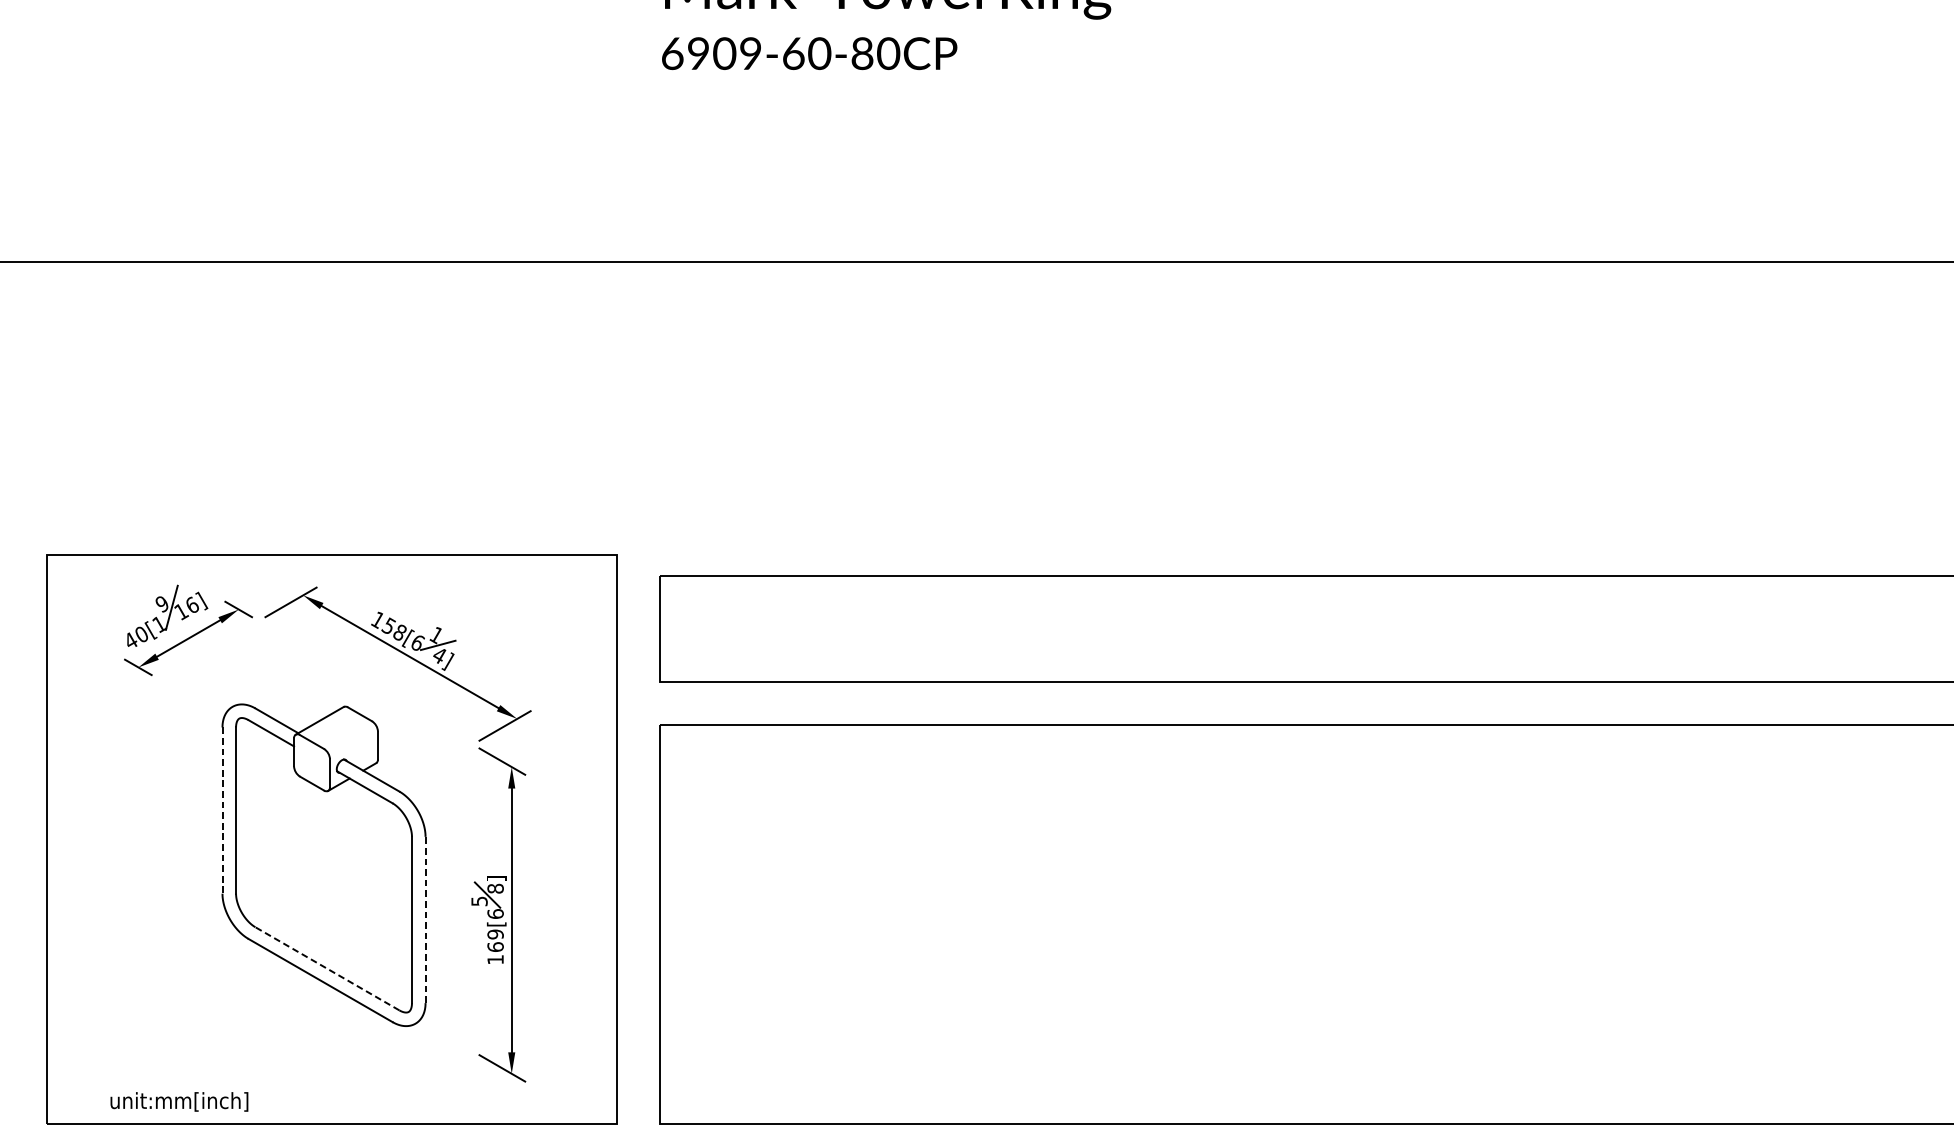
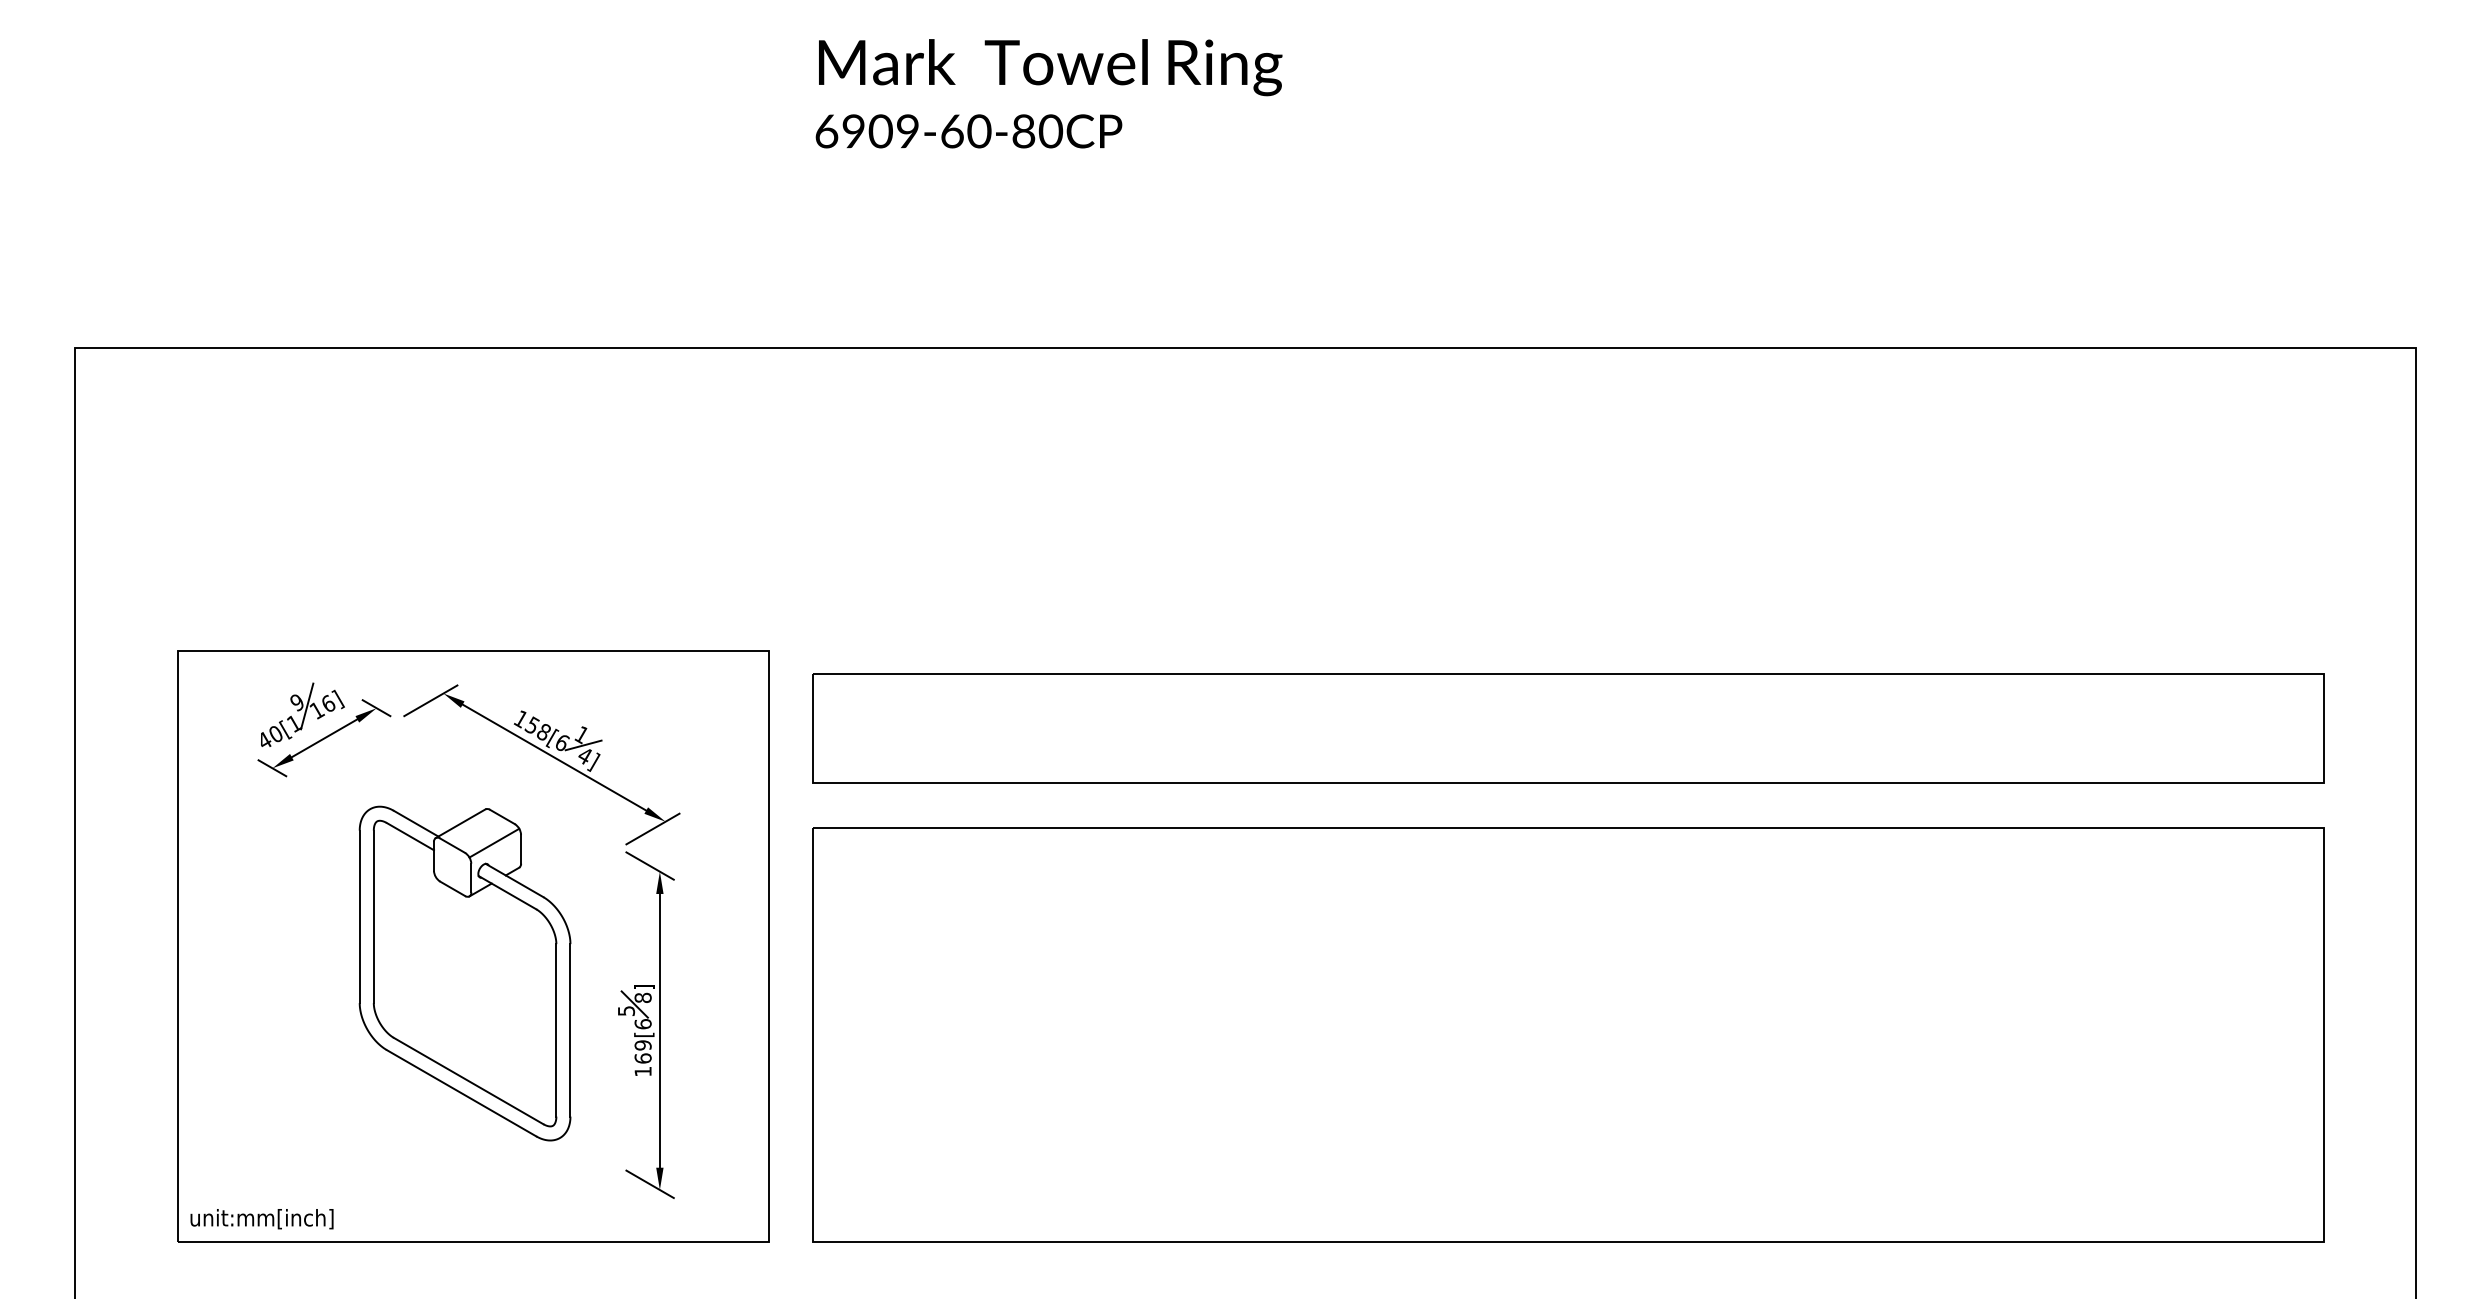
line: (352, 738) -> (494, 842), added
line: (222, 811) -> (359, 917), dashed -> solid
line: (425, 919) -> (570, 1029), dashed -> solid
line: (327, 968) -> (468, 1080), dashed -> solid
text: (178, 1102) -> (261, 1219), moved

